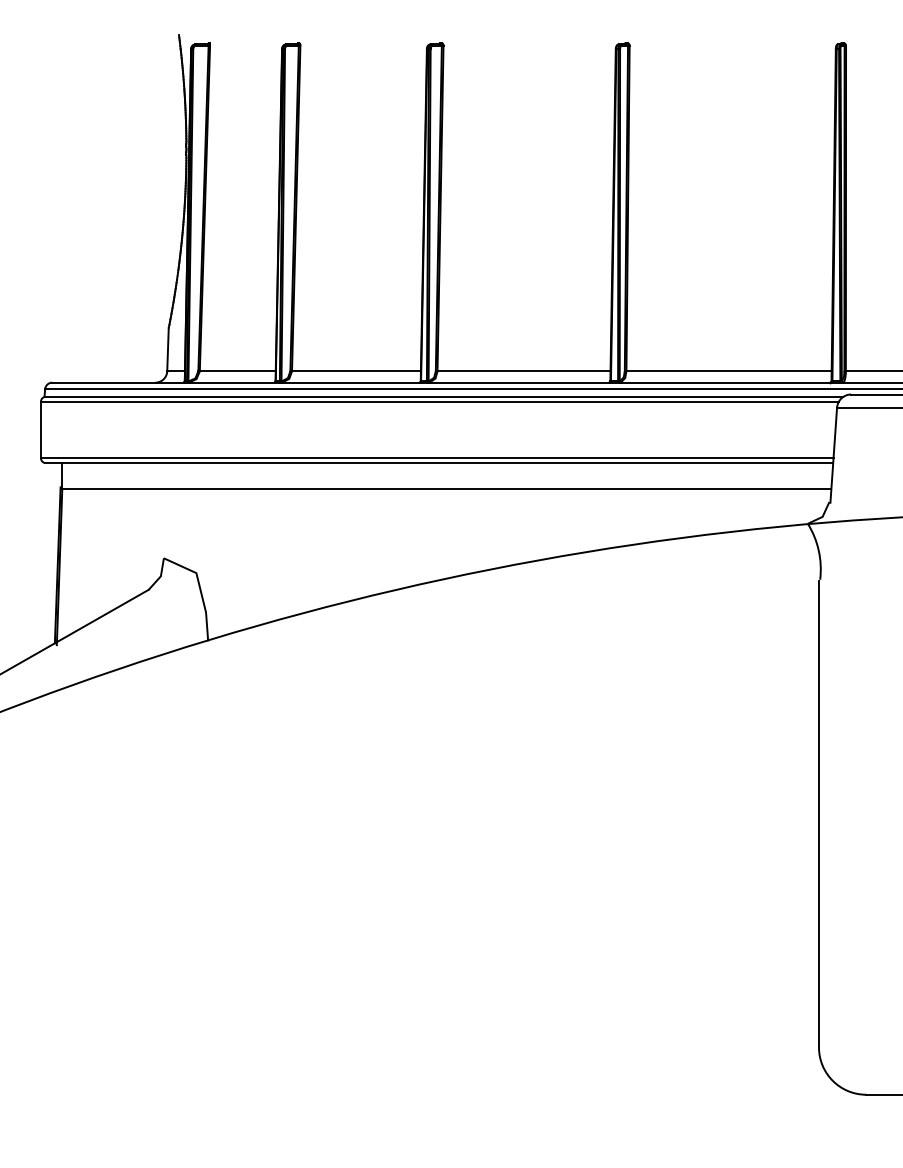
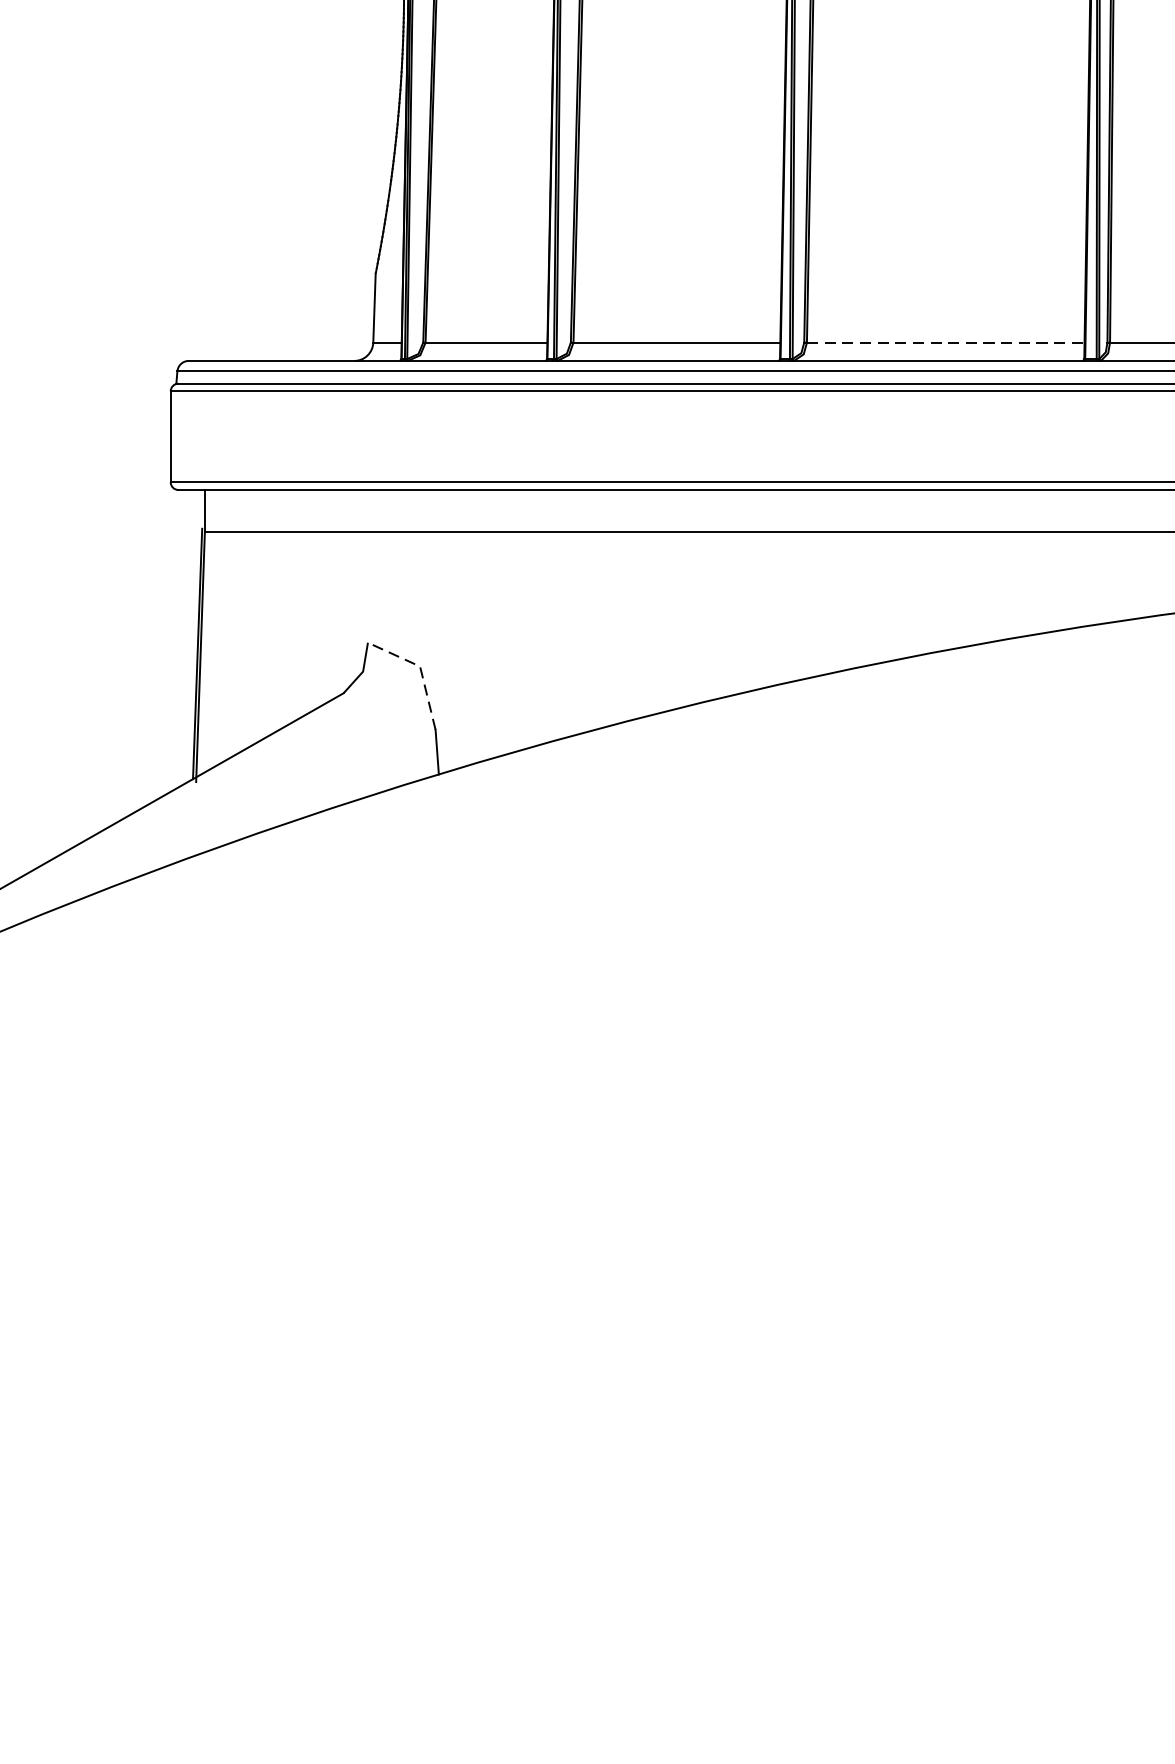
line: (524, 371) -> (946, 343), solid -> dashed
line: (196, 575) -> (420, 670), solid -> dashed

